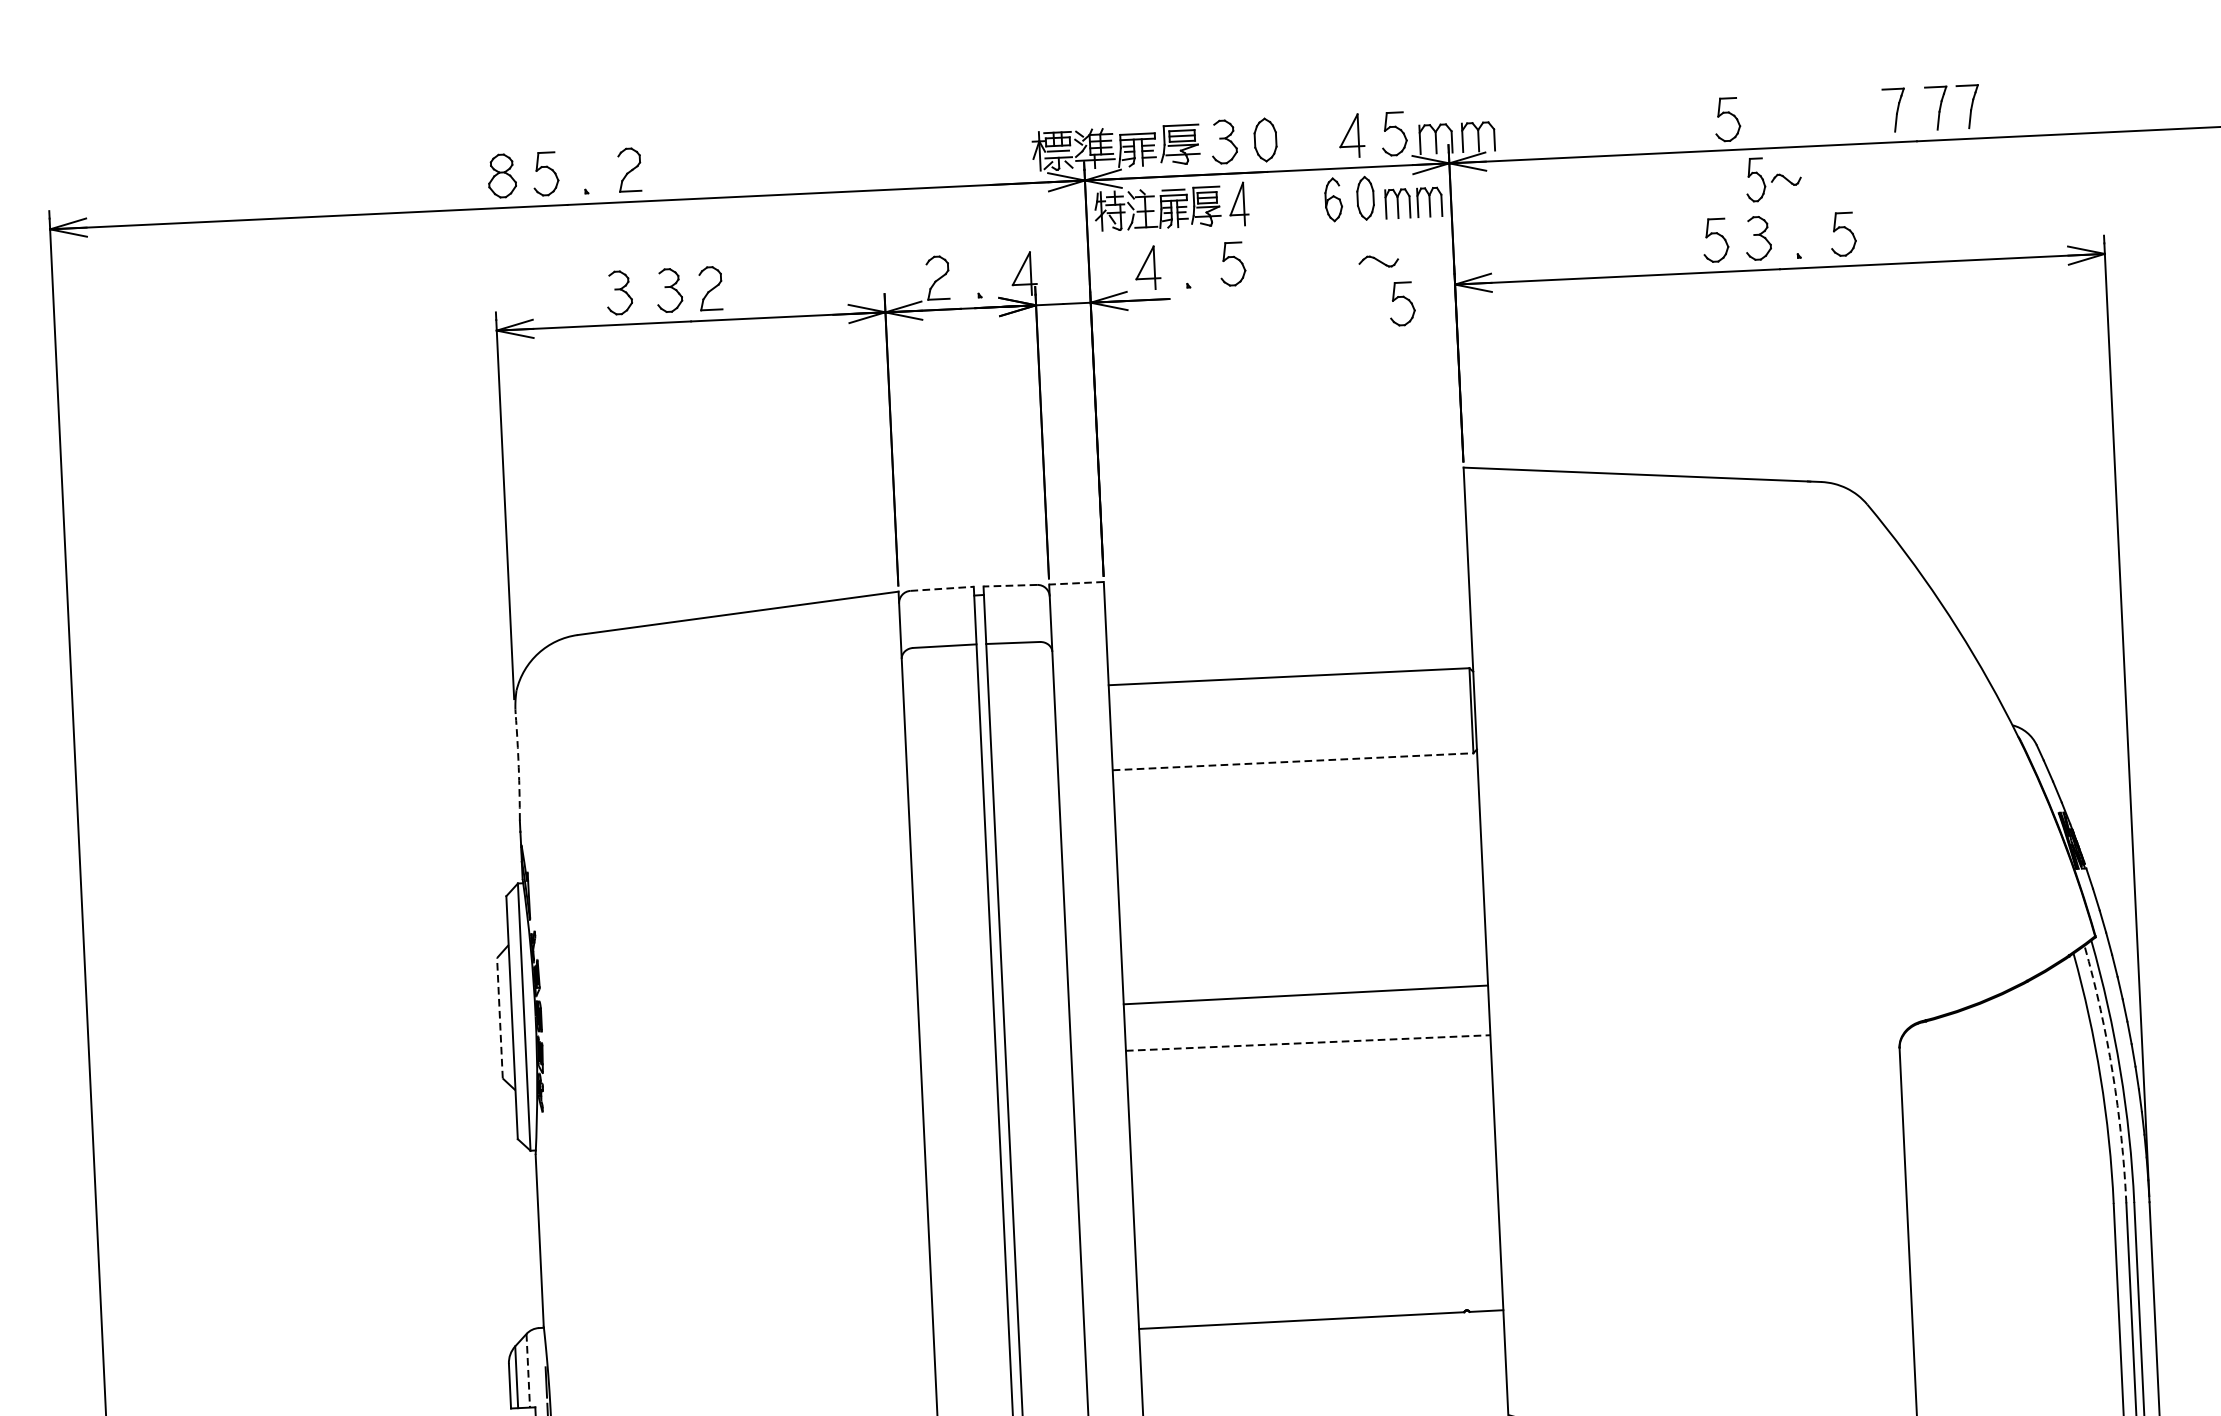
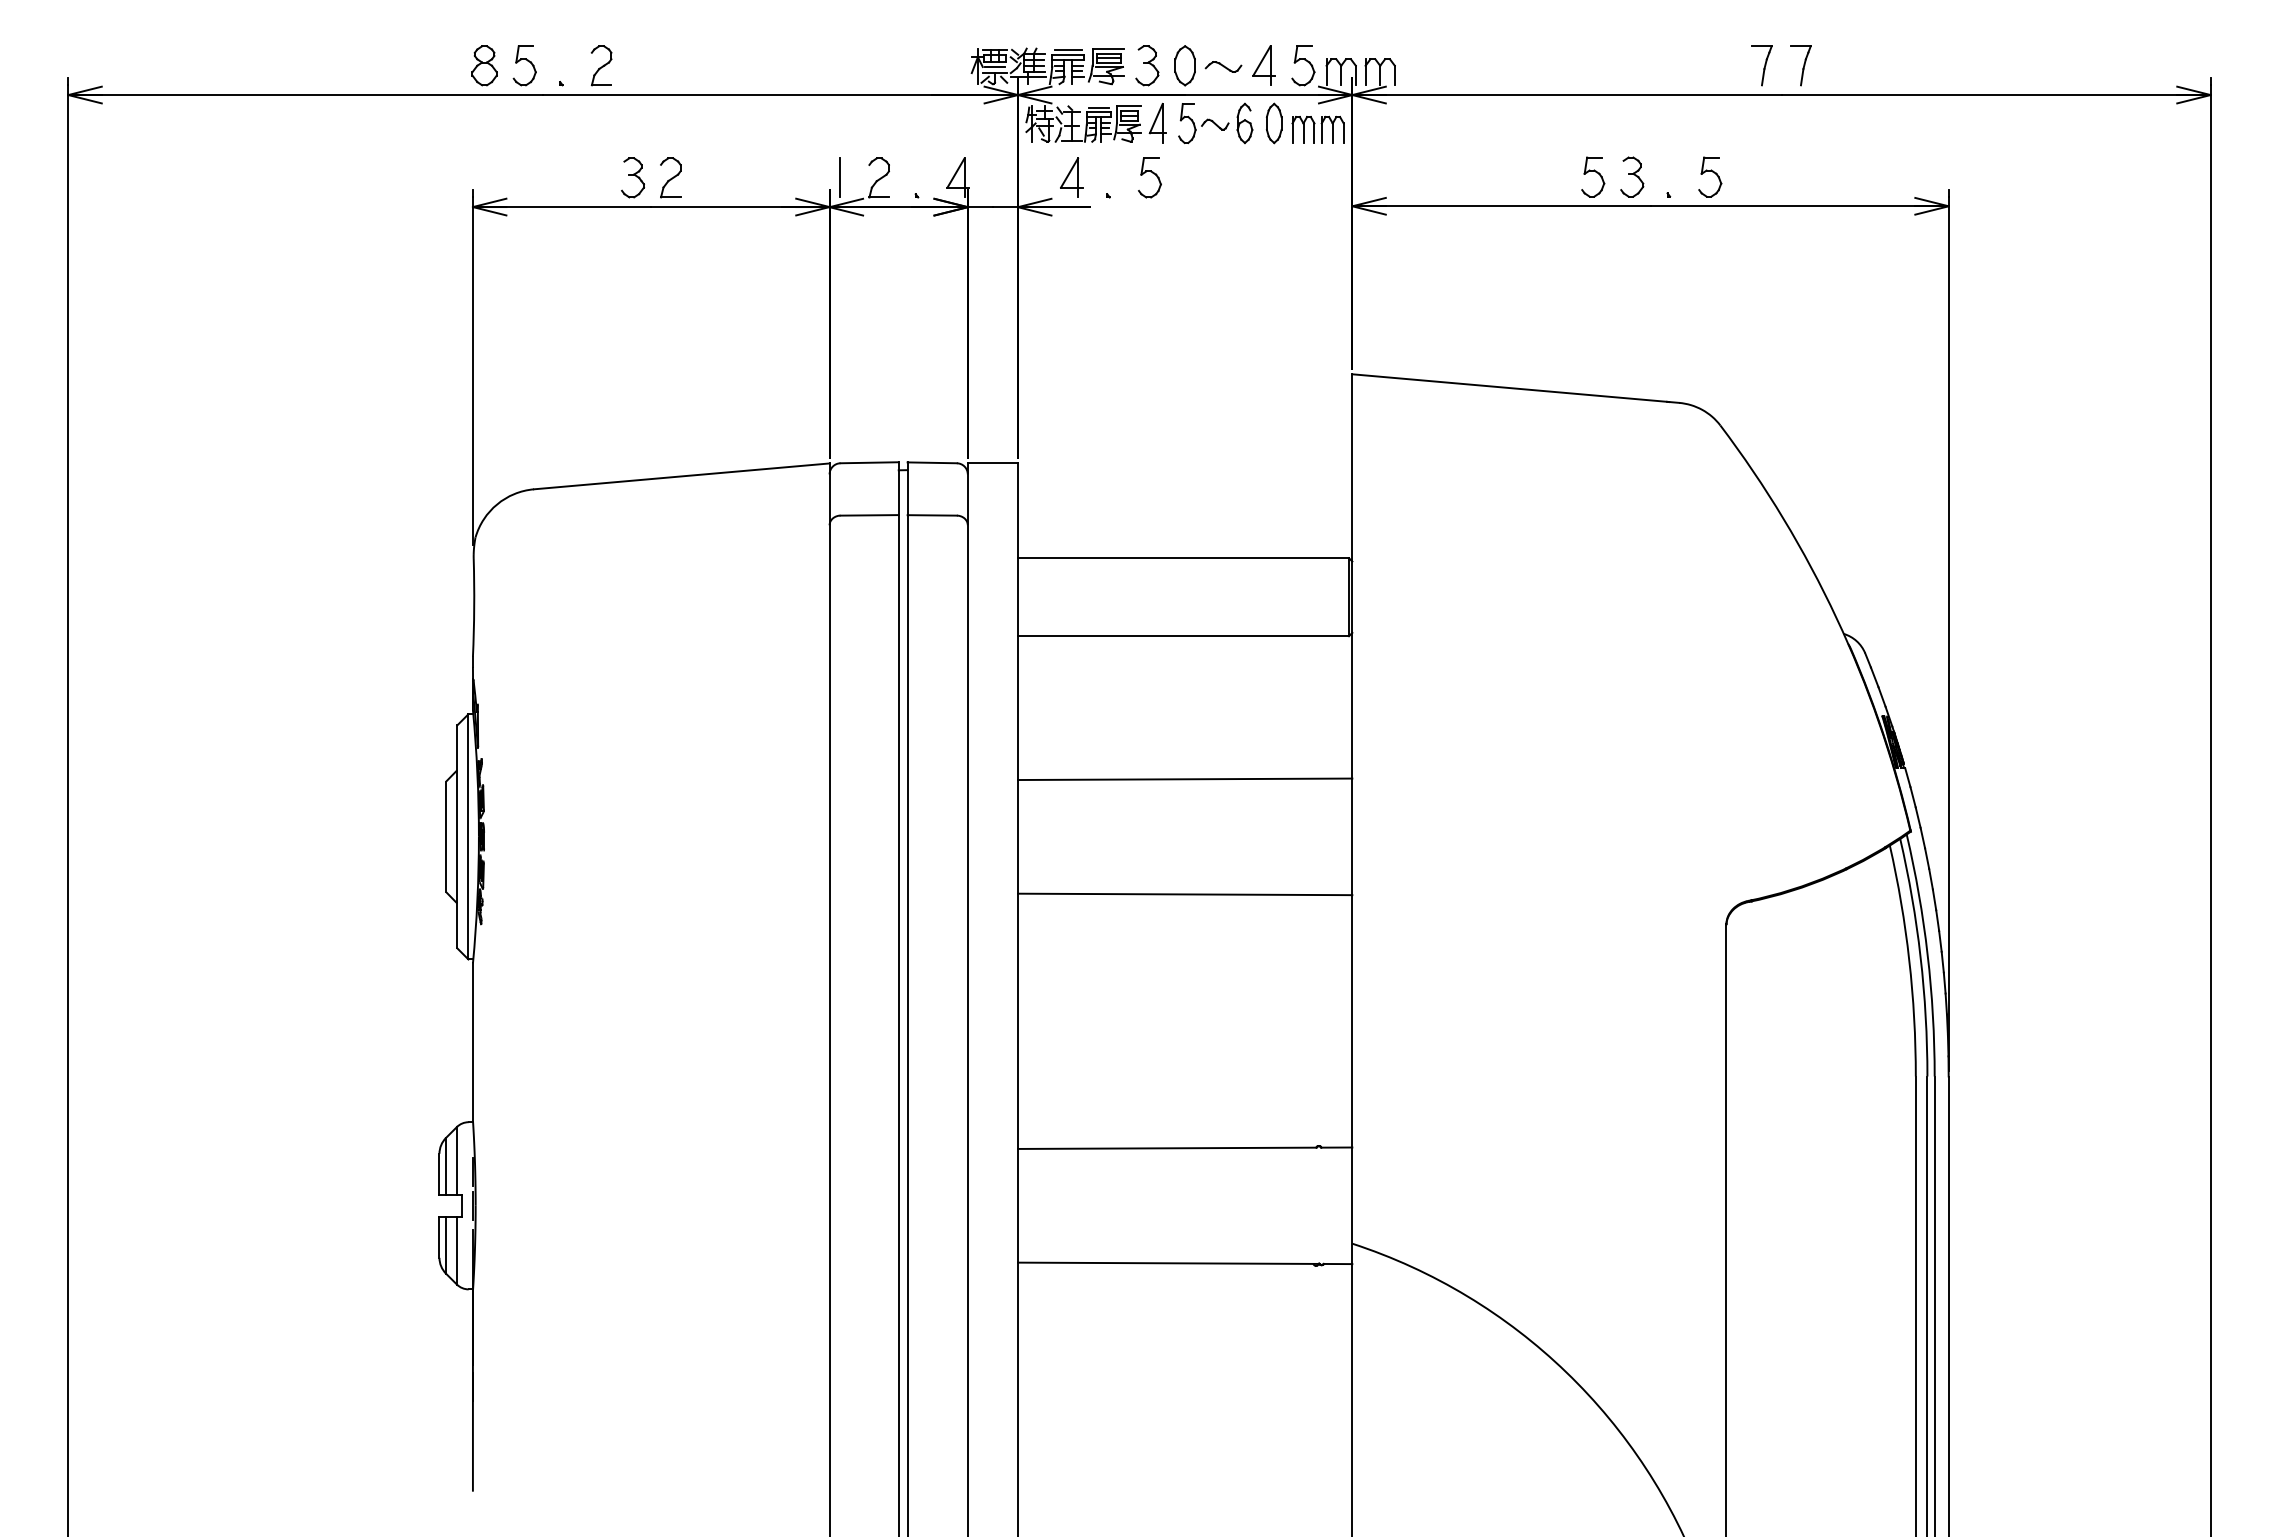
part: (1967, 106) -> (1829, 65), removed
part: (1728, 119) -> (1609, 66), removed
line: (1136, 128) -> (1067, 49), added
part: (1773, 179) -> (1203, 123), moved
part: (1378, 261) -> (1223, 66), moved
line: (895, 279) -> (840, 177), added
part: (618, 292) -> (586, 177), removed
part: (1402, 303) -> (1303, 221), removed
line: (1076, 583) -> (992, 463), dashed -> solid
line: (1010, 585) -> (932, 462), dashed -> solid
line: (943, 588) -> (870, 462), dashed -> solid
line: (1293, 762) -> (1183, 636), dashed -> solid
arc: (519, 766) -> (474, 607), dashed -> solid
line: (1305, 995) -> (1184, 779), moved
line: (500, 1017) -> (446, 836), dashed -> solid
line: (1308, 1043) -> (1185, 894), dashed -> solid
arc: (2112, 1072) -> (1920, 956), dashed -> solid
line: (527, 1370) -> (456, 1160), dashed -> solid

